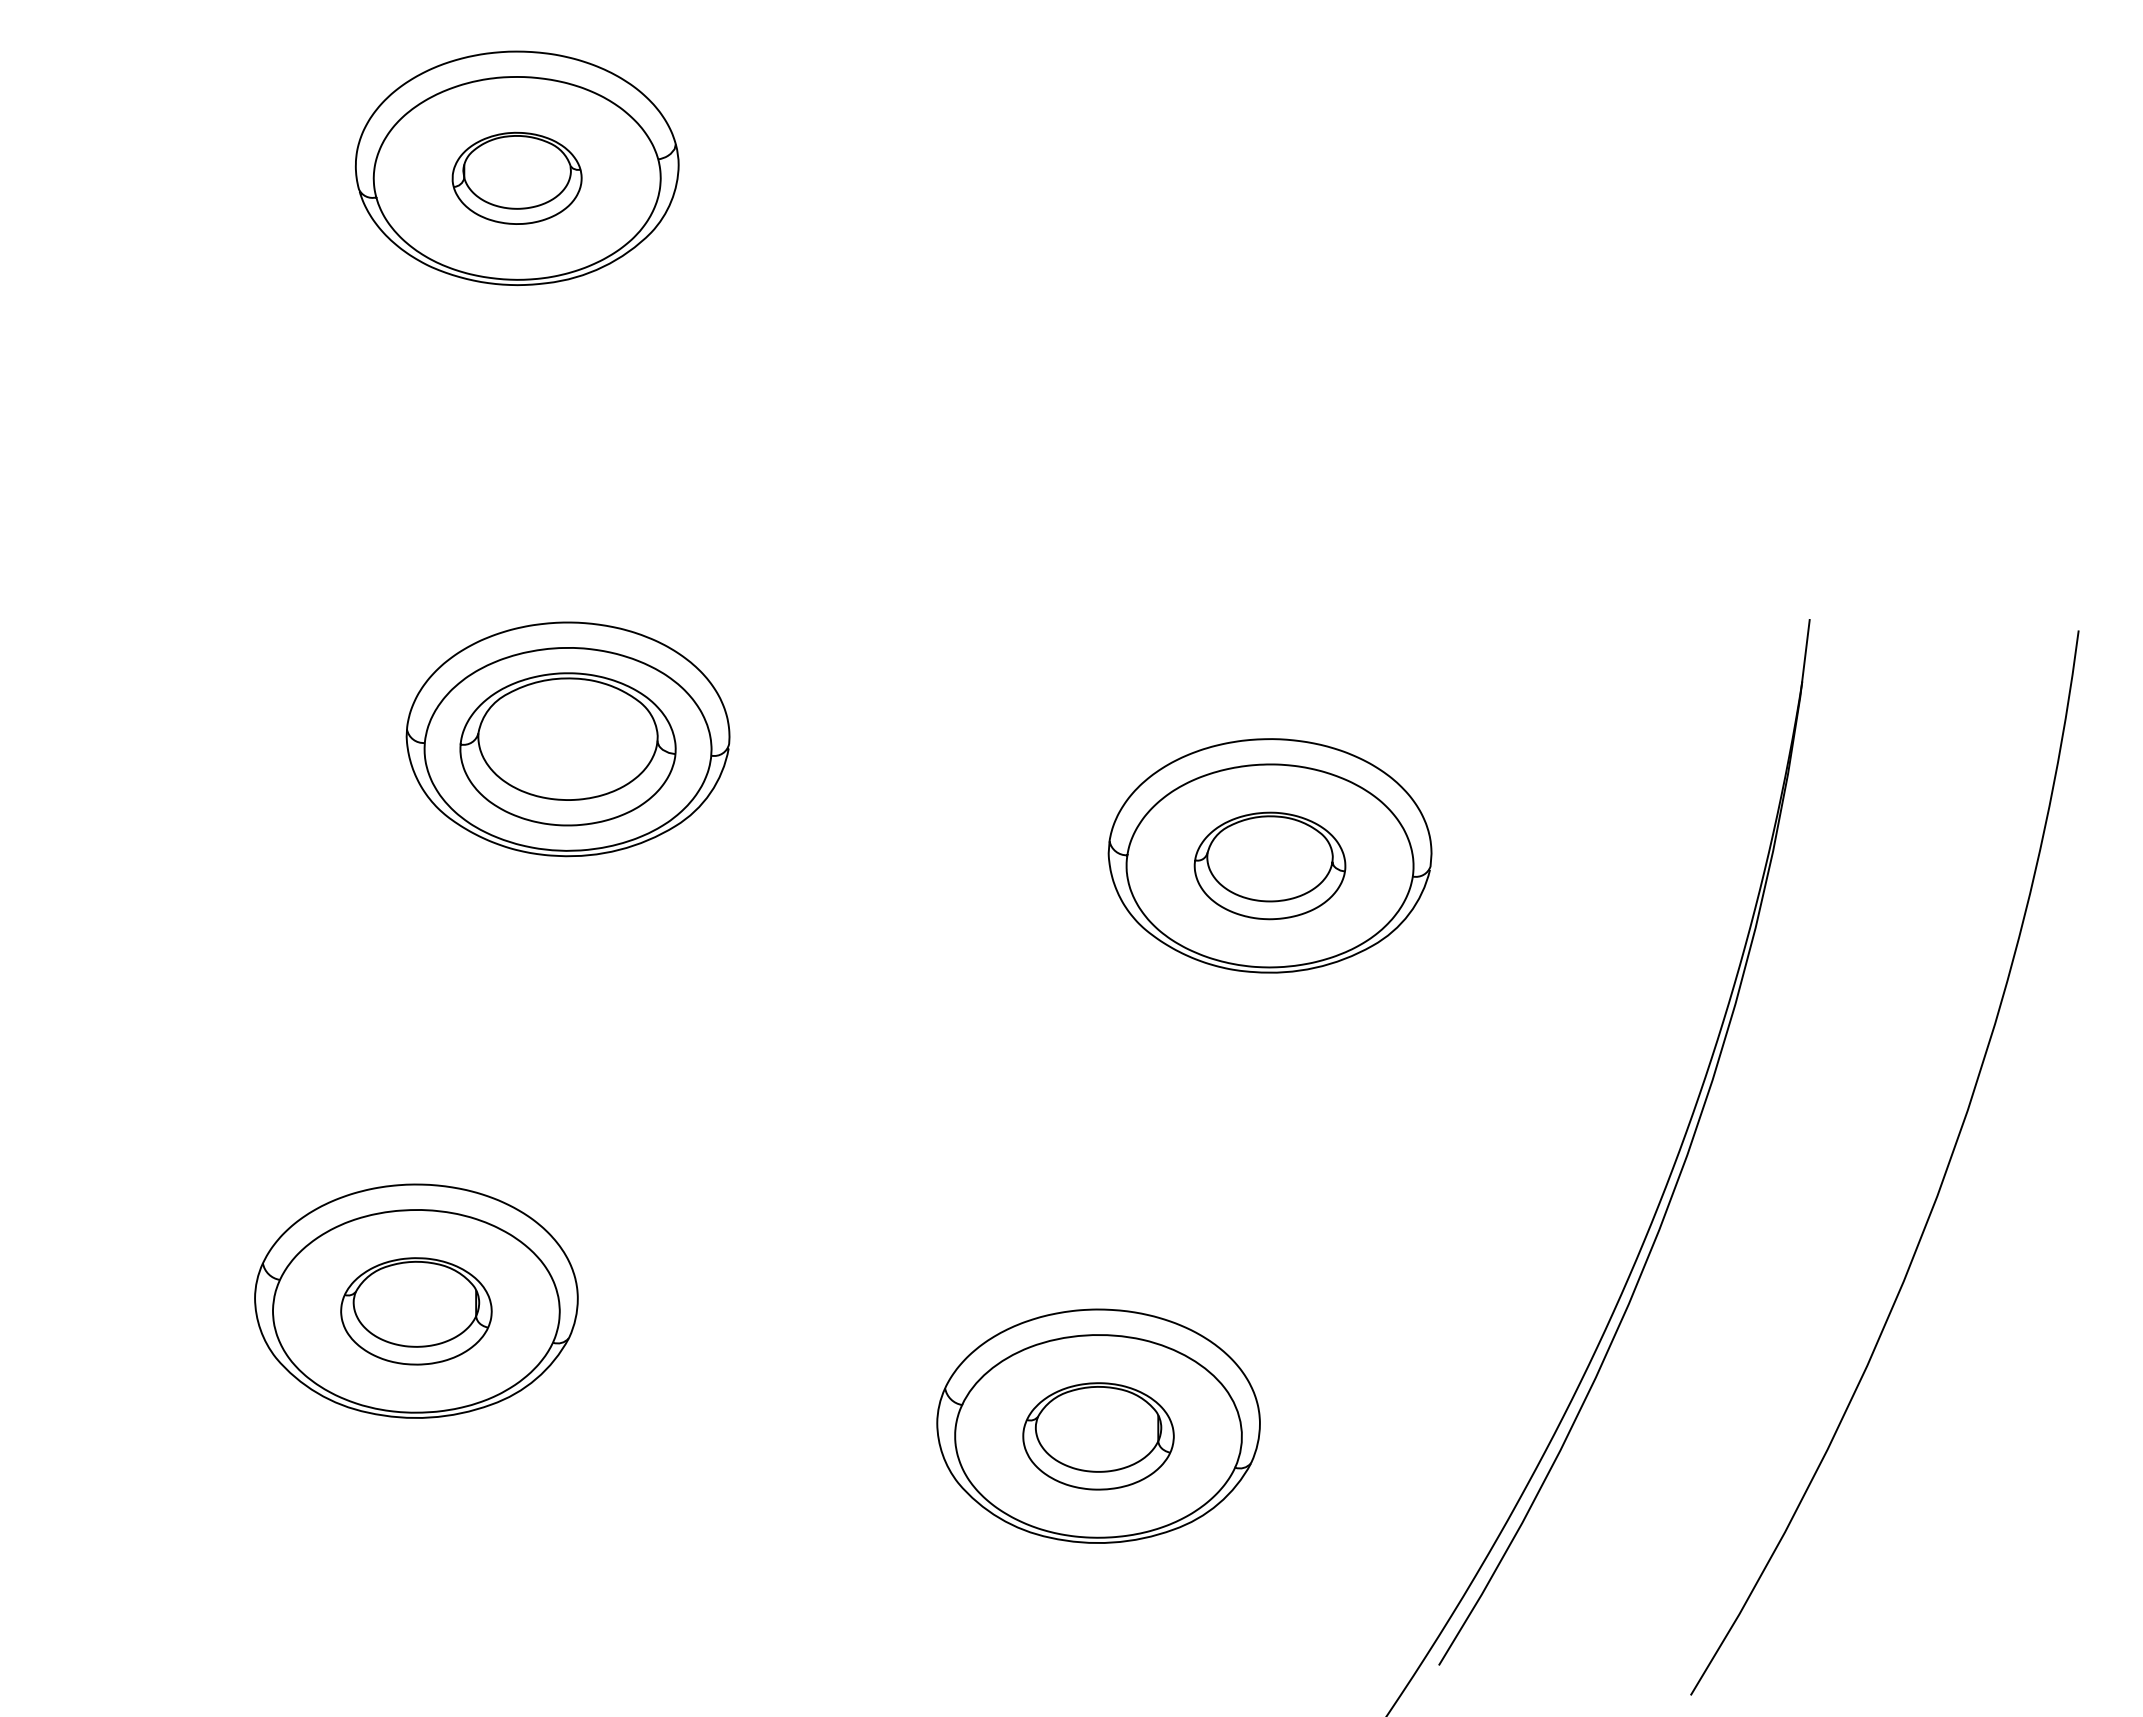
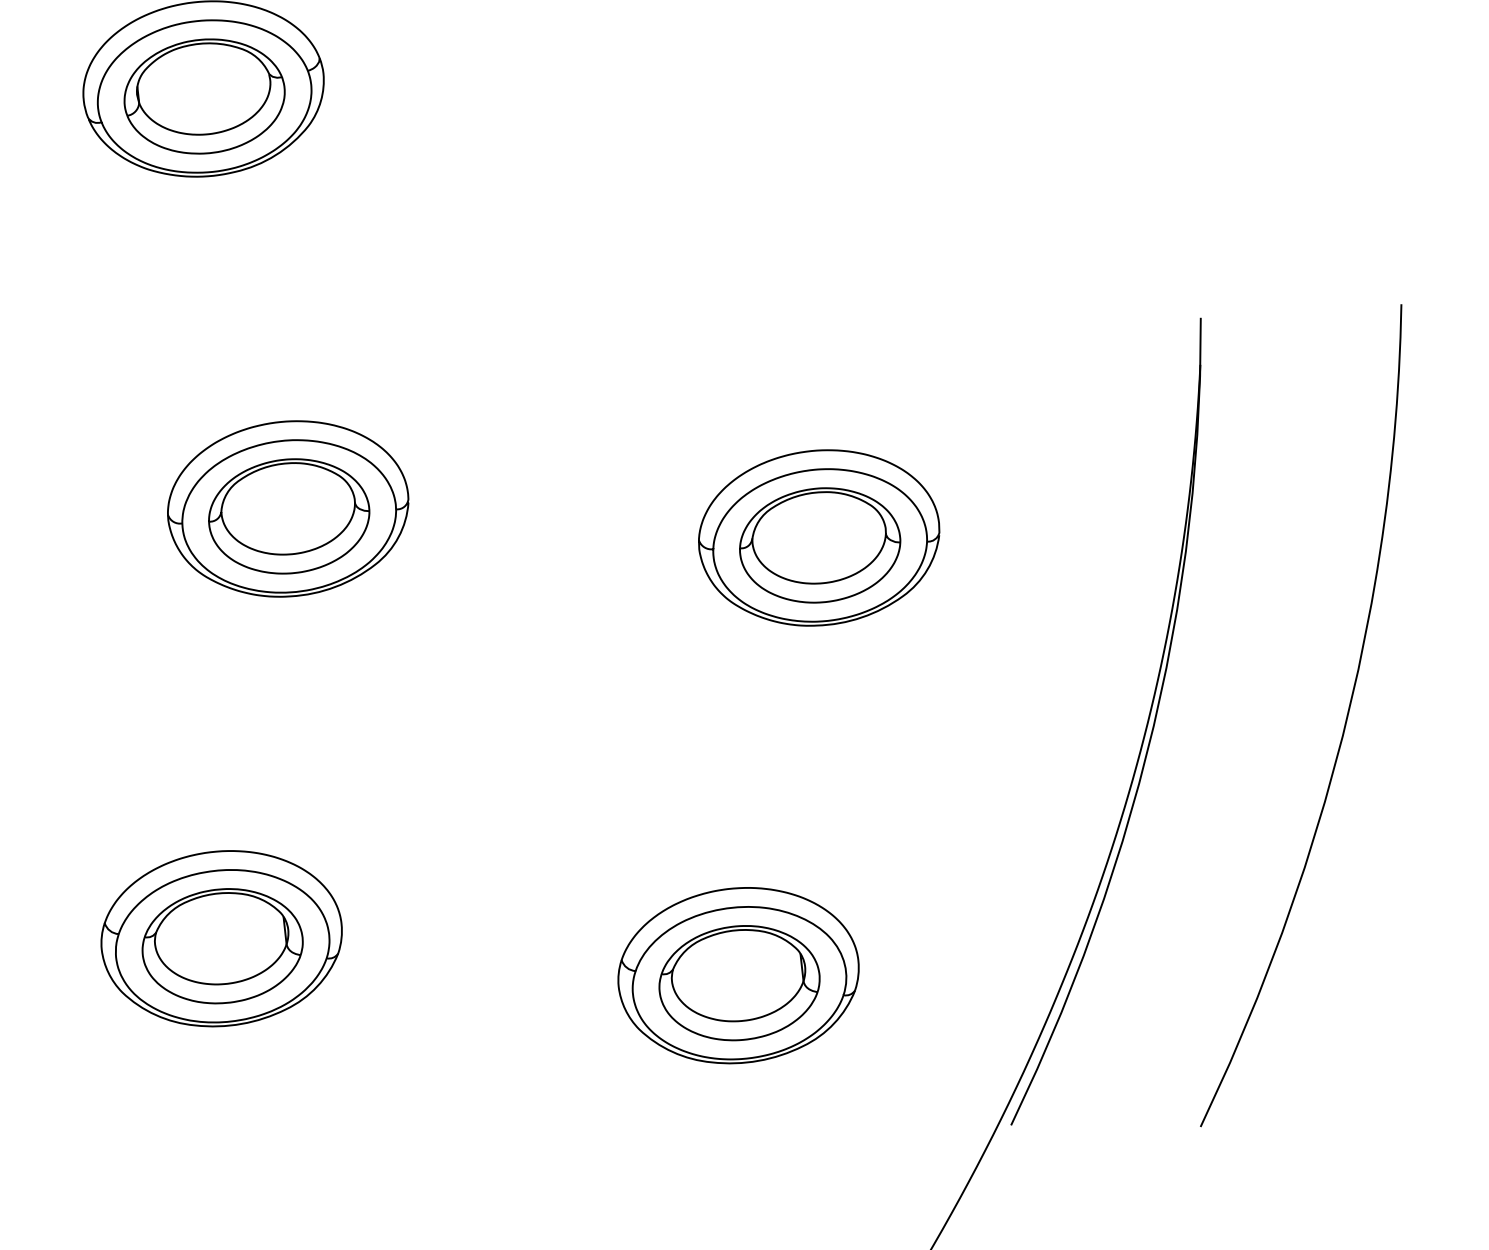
part: (516, 178) -> (204, 96), size x1.67
part: (1269, 865) -> (819, 545), size x1.43
part: (416, 1311) -> (222, 946), size x1.43
part: (1098, 1436) -> (739, 983), size x1.43

